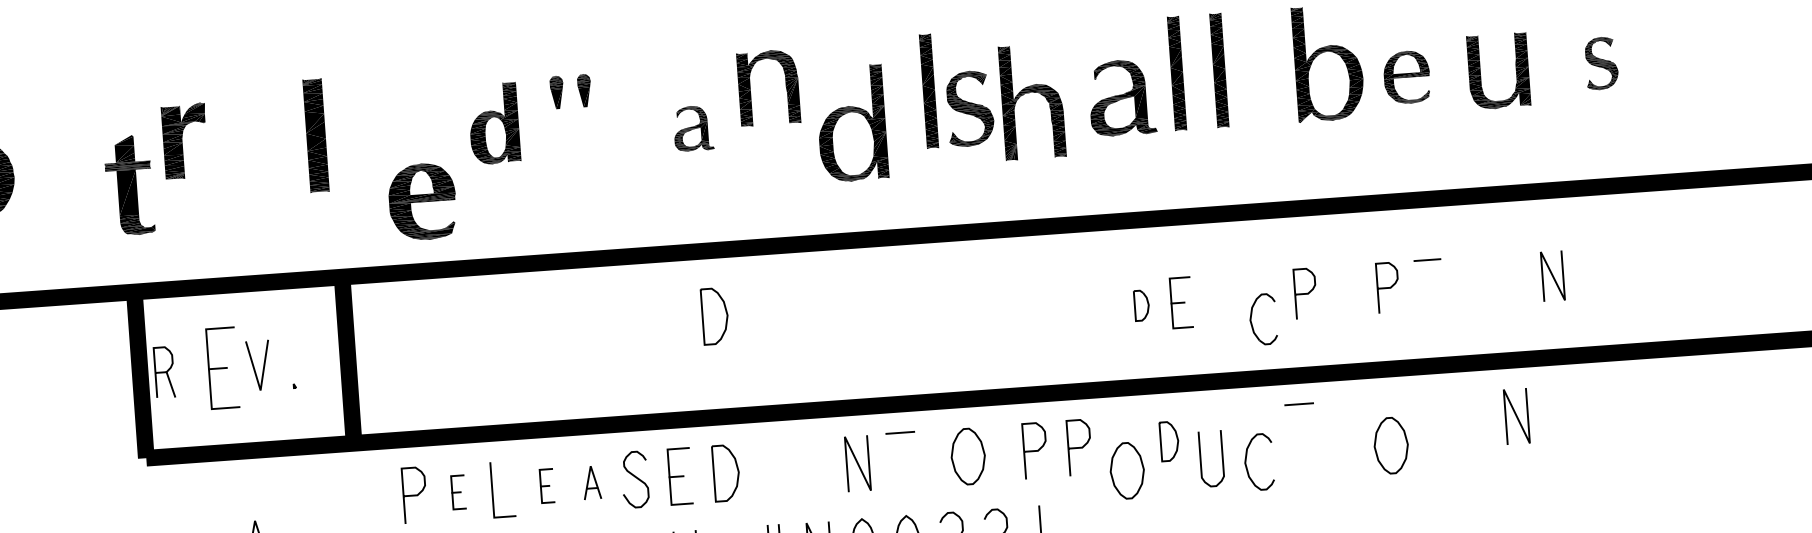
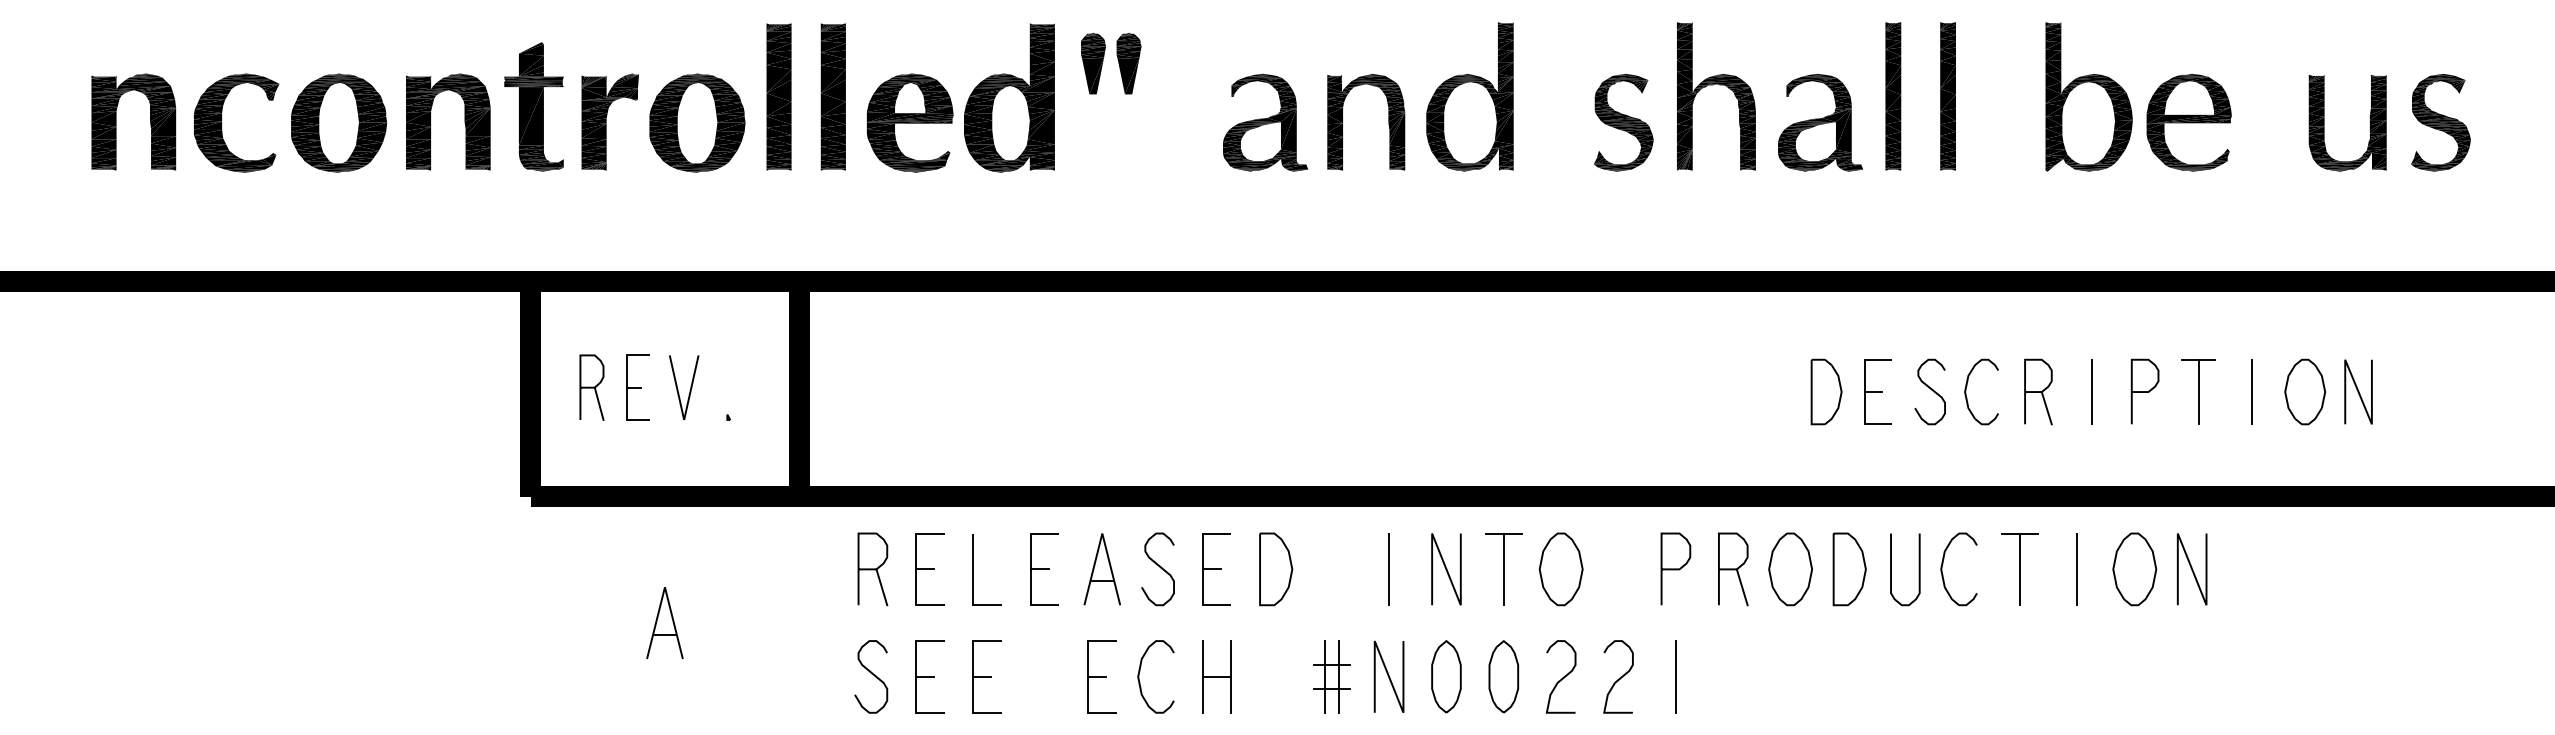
part: (1601, 63) -> (2440, 122), size x1.43
part: (1480, 72) -> (2324, 123), moved
part: (1406, 77) -> (2188, 122), size x1.43
part: (785, 86) -> (1388, 121), moved
part: (584, 90) -> (1128, 63), size x1.43
part: (929, 91) -> (1572, 96), removed
part: (557, 92) -> (1093, 63), size x1.43
part: (1029, 93) -> (1713, 85), moved
part: (494, 123) -> (1009, 97), size x1.43
part: (851, 123) -> (1469, 96), moved
part: (693, 128) -> (1265, 122), size x1.67
part: (357, 132) -> (832, 96), added
part: (184, 140) -> (609, 121), moved
part: (254, 159) -> (697, 122), added
part: (74, 172) -> (464, 121), added
part: (128, 185) -> (533, 106), moved
part: (422, 201) -> (909, 122), moved
part: (1511, 278) -> (2304, 391), added
line: (1470, 281) -> (2251, 391), added
line: (1429, 284) -> (2198, 391), added
line: (1346, 290) -> (2091, 391), added
curve: (1221, 297) -> (1930, 389), added
part: (1141, 305) -> (1826, 391), size x1.67
line: (1312, 306) -> (2046, 408), added
part: (1252, 315) -> (1967, 386), moved
part: (715, 316) -> (1276, 366), removed
part: (222, 368) -> (637, 387), size x0.62
part: (164, 372) -> (591, 387), moved
line: (1516, 416) -> (2191, 569), moved
line: (1345, 428) -> (2077, 569), added
line: (1301, 432) -> (2020, 569), added
part: (1169, 441) -> (1849, 569), size x1.43
part: (1391, 445) -> (2134, 569), moved
part: (967, 456) -> (1560, 569), moved
curve: (1221, 457) -> (1918, 569), moved
curve: (1246, 459) -> (1943, 564), moved
line: (902, 460) -> (1503, 569), added
line: (1086, 461) -> (1741, 587), added
line: (813, 466) -> (1389, 569), added
part: (1127, 470) -> (1790, 569), moved
part: (591, 482) -> (1101, 569), size x1.67
part: (547, 486) -> (1044, 569), size x1.67
part: (458, 492) -> (929, 569), size x1.67
line: (422, 509) -> (881, 587), added

